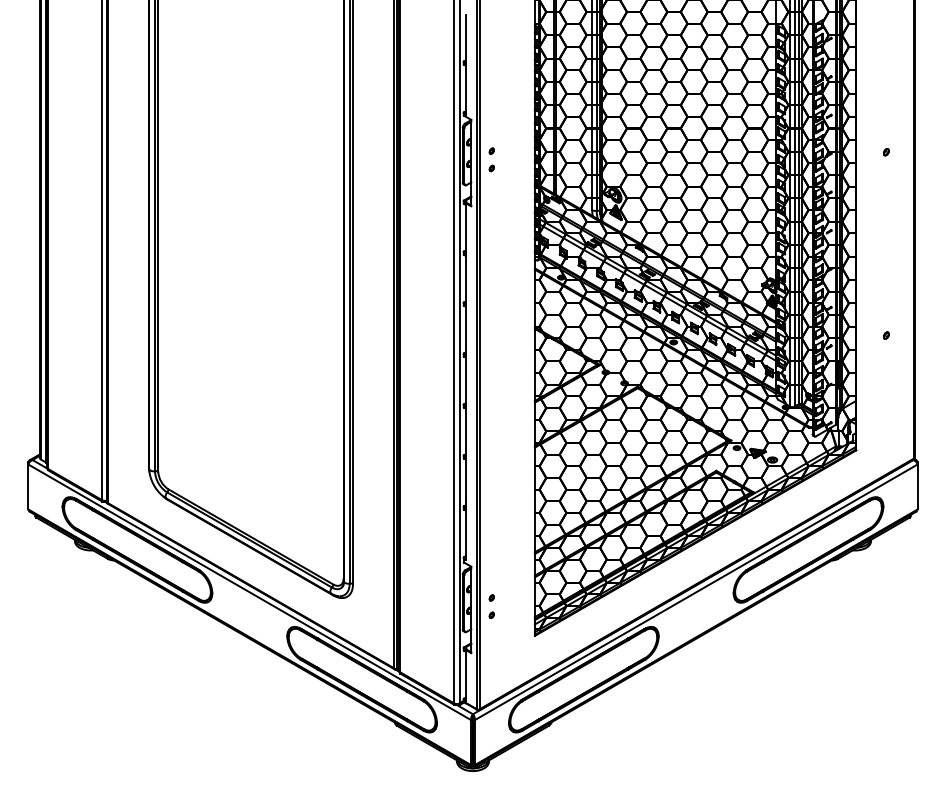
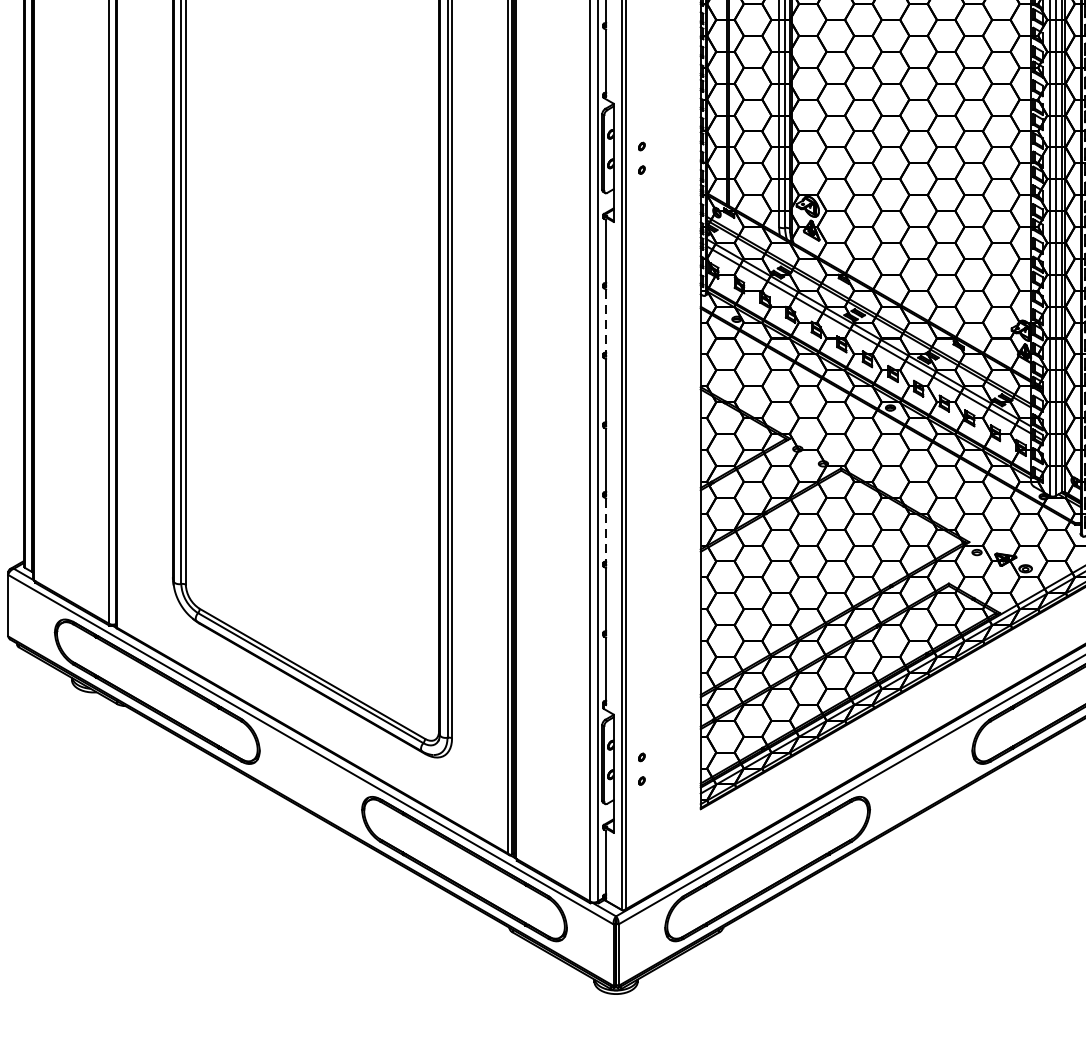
line: (465, 280) -> (605, 323), solid -> dashed
line: (465, 433) -> (605, 532), solid -> dashed

